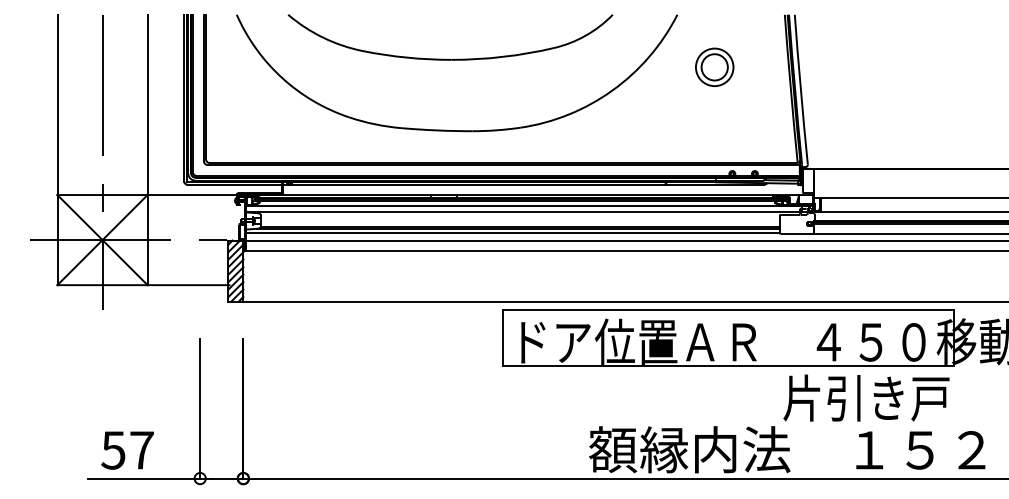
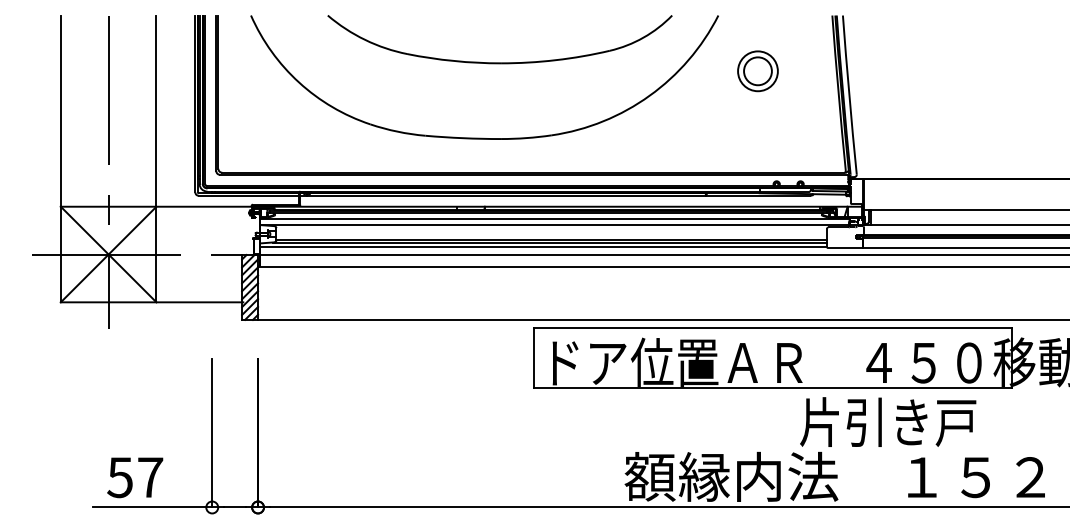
part: (448, 58) -> (497, 61), moved
text: (866, 397) -> (888, 421), moved

